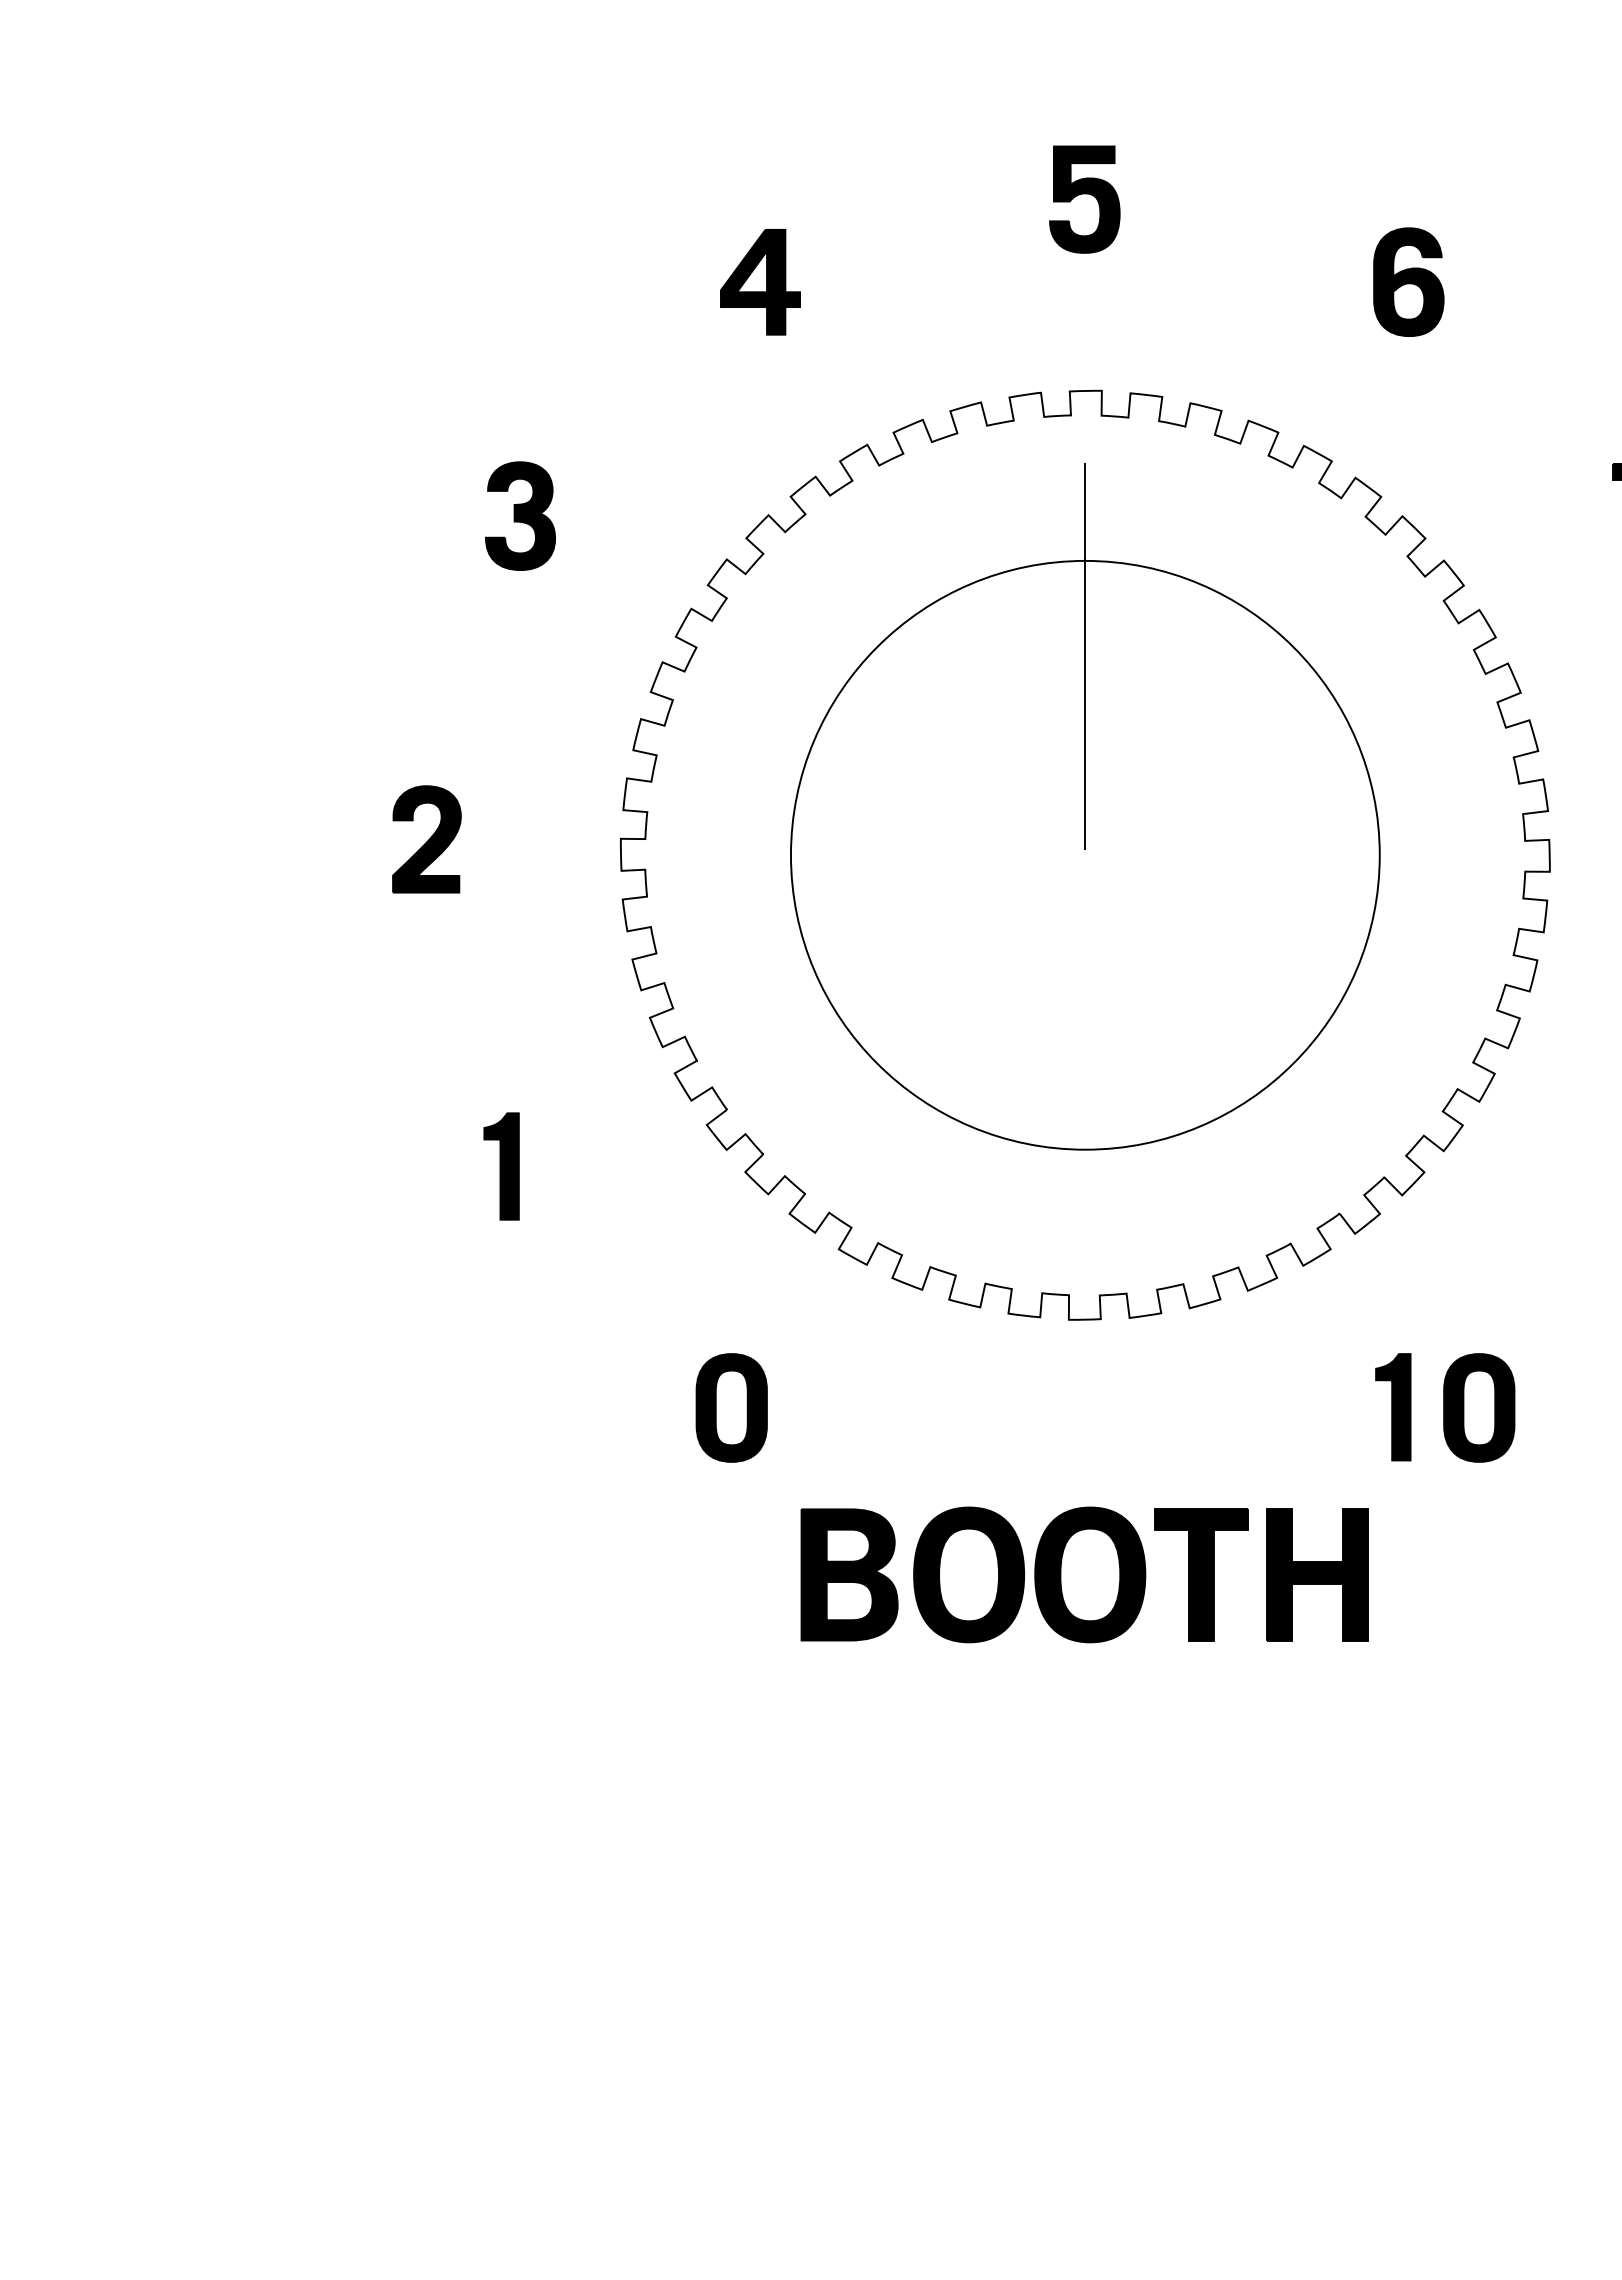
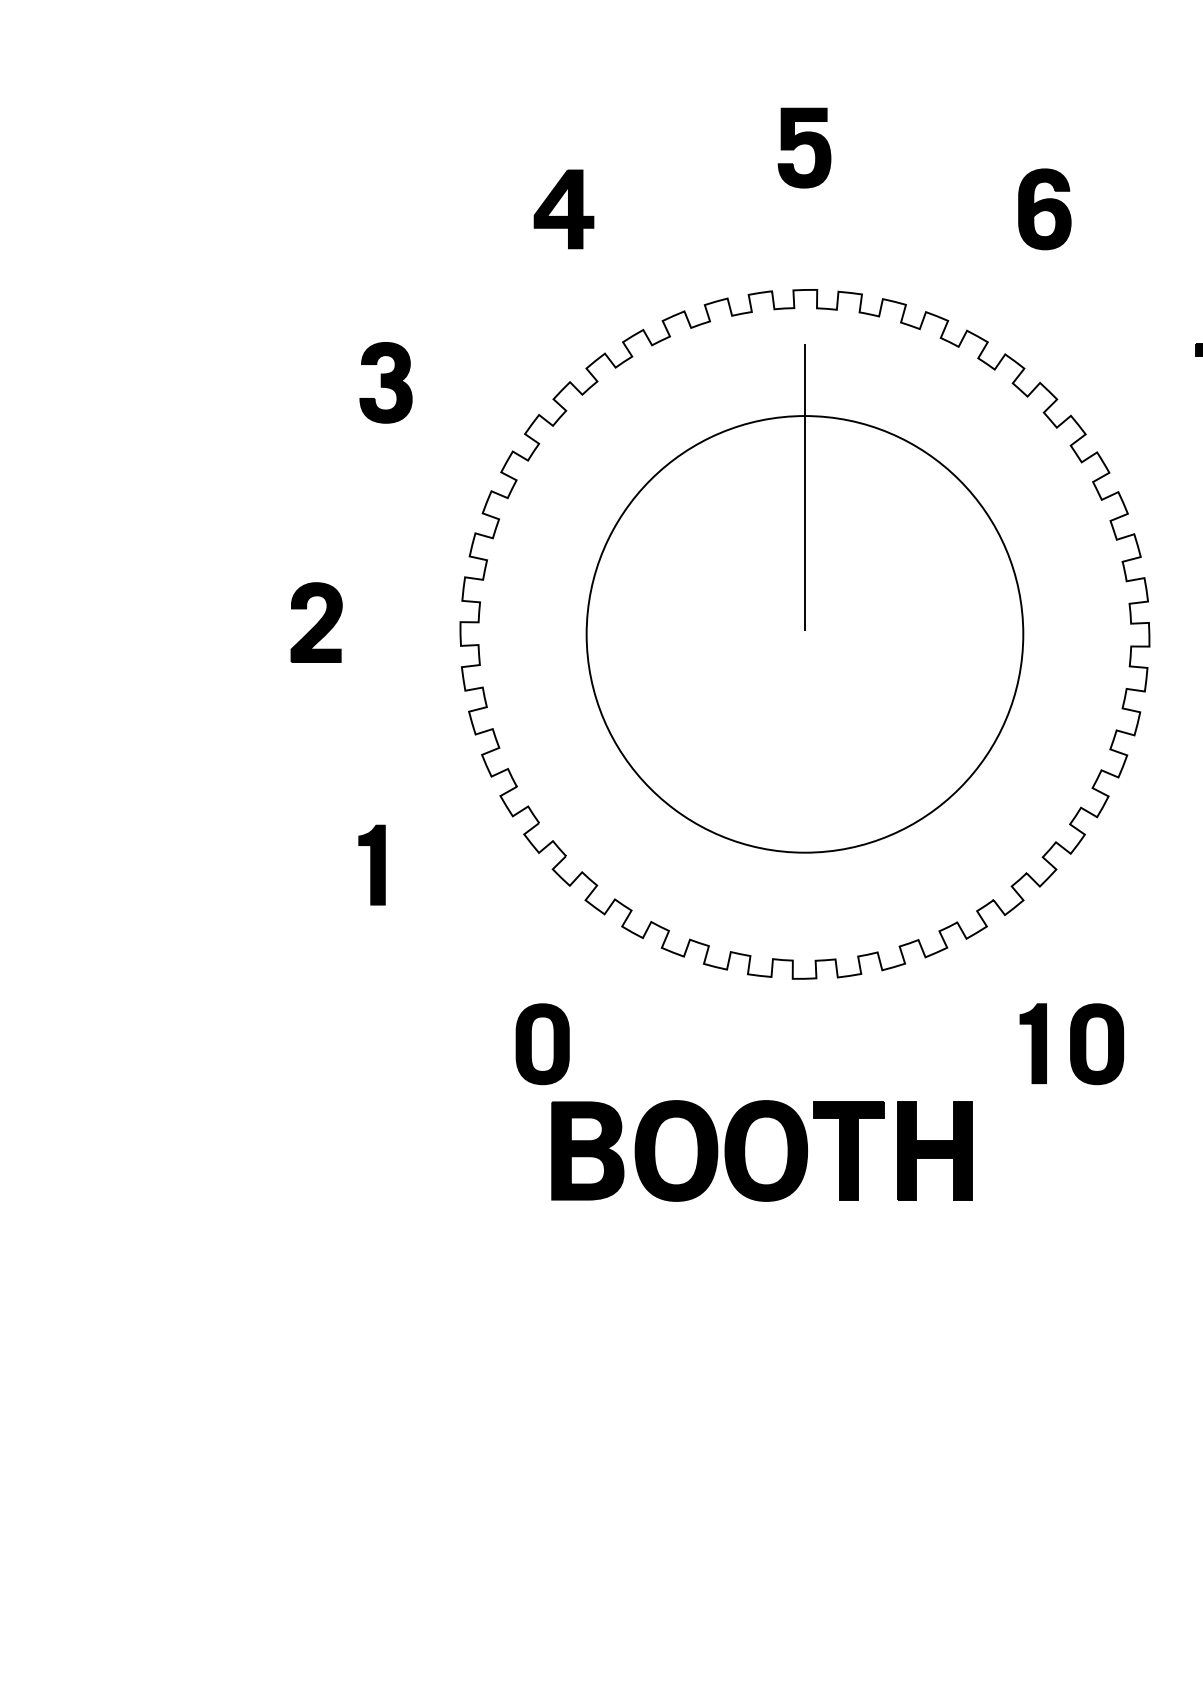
part: (1084, 1574) -> (762, 1150), moved

